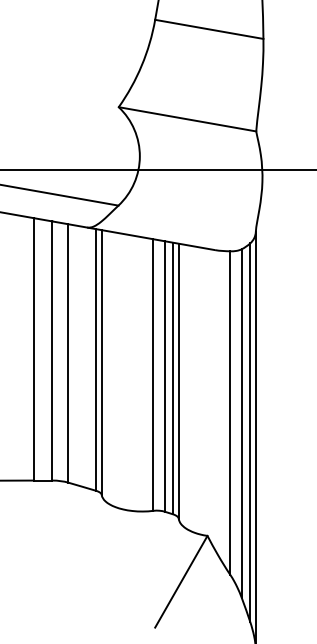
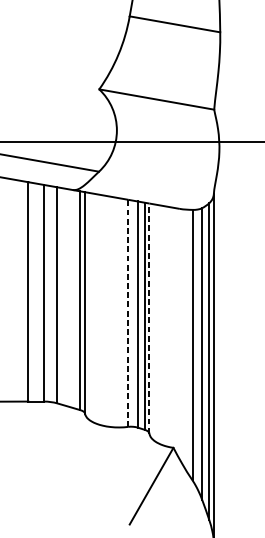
line: (153, 375) -> (128, 313), solid -> dashed
line: (178, 381) -> (149, 318), solid -> dashed

